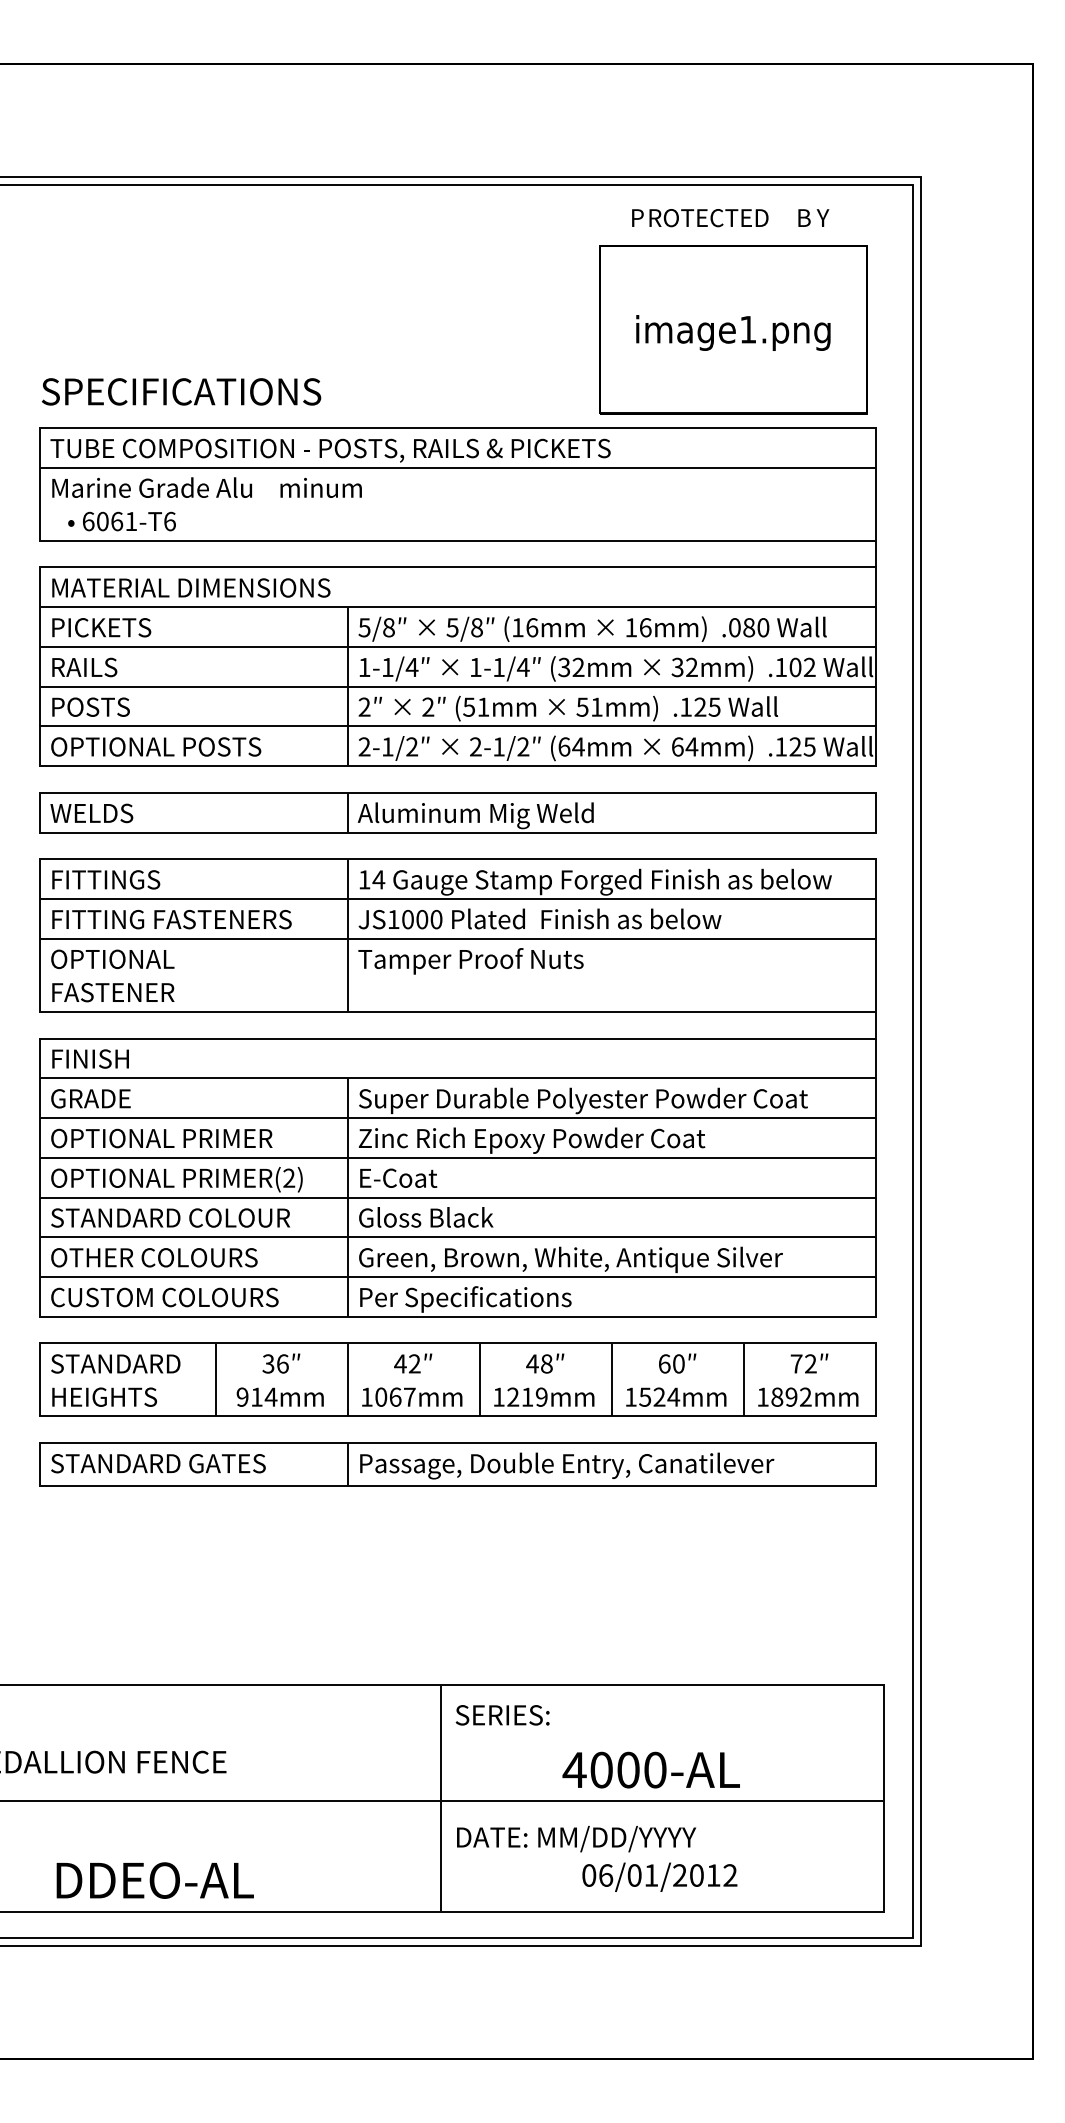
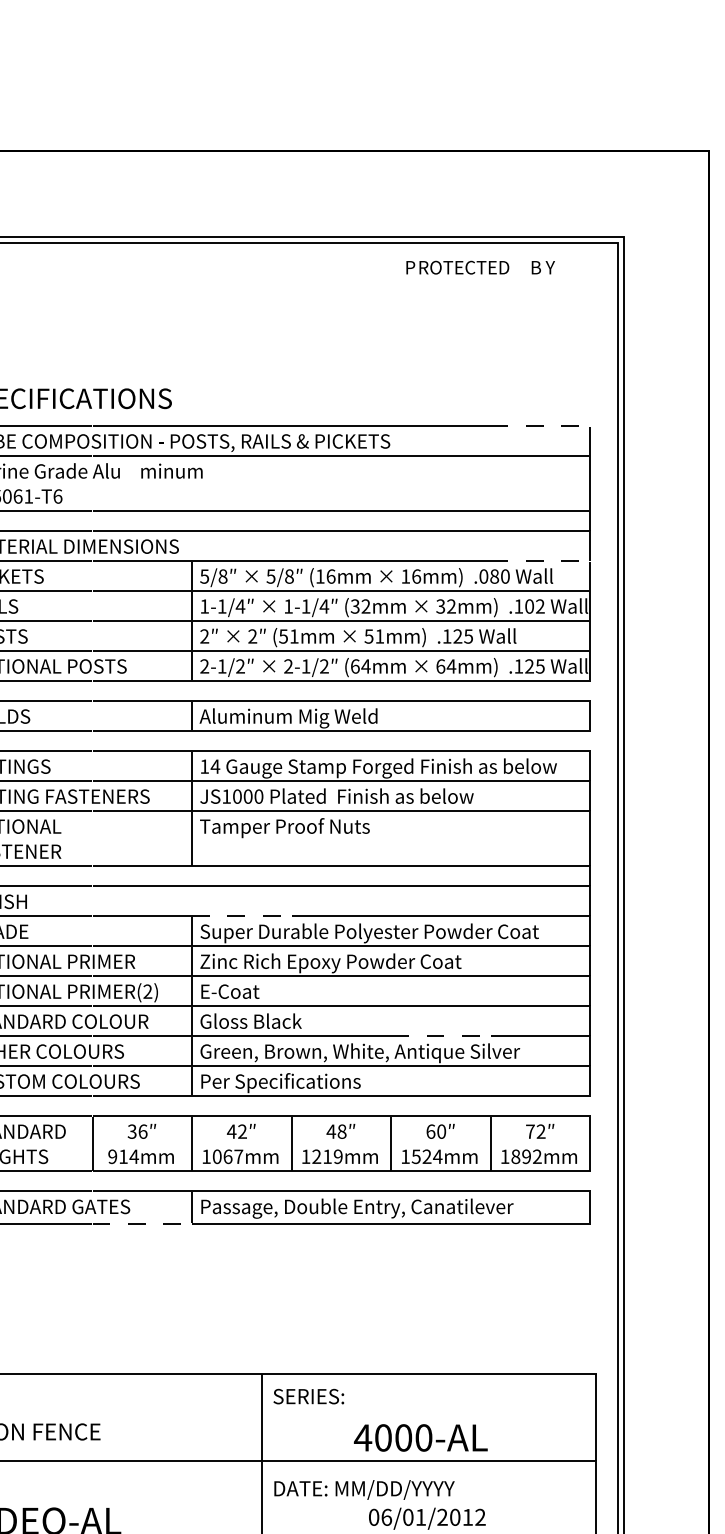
part: (733, 329) -> (482, 351), removed
line: (810, 428) -> (540, 426), solid -> dashed
line: (810, 607) -> (540, 561), solid -> dashed
line: (414, 1078) -> (242, 916), solid -> dashed
line: (678, 1237) -> (441, 1036), solid -> dashed
line: (282, 1486) -> (142, 1224), solid -> dashed

